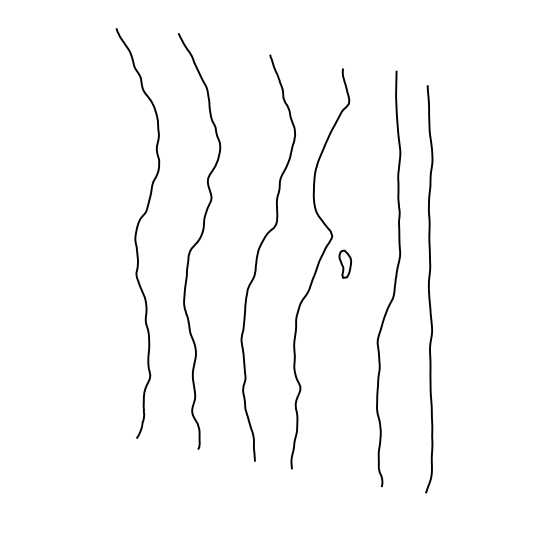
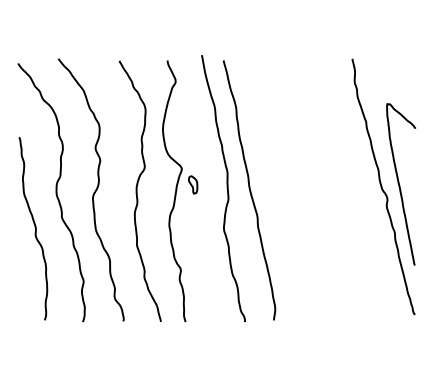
curve: (91, 281) -> (34, 227), added

